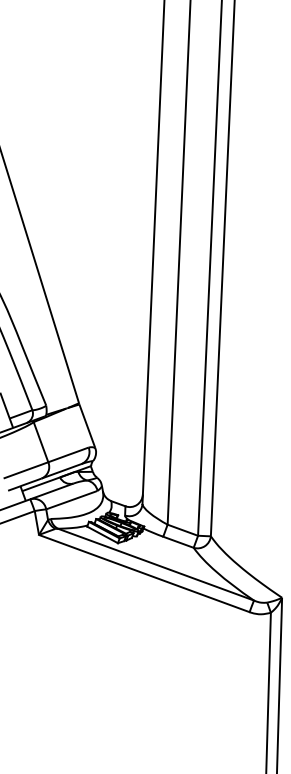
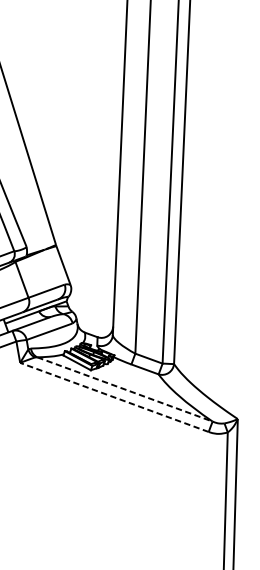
line: (156, 564) -> (125, 389), solid -> dashed
line: (143, 573) -> (113, 397), solid -> dashed

